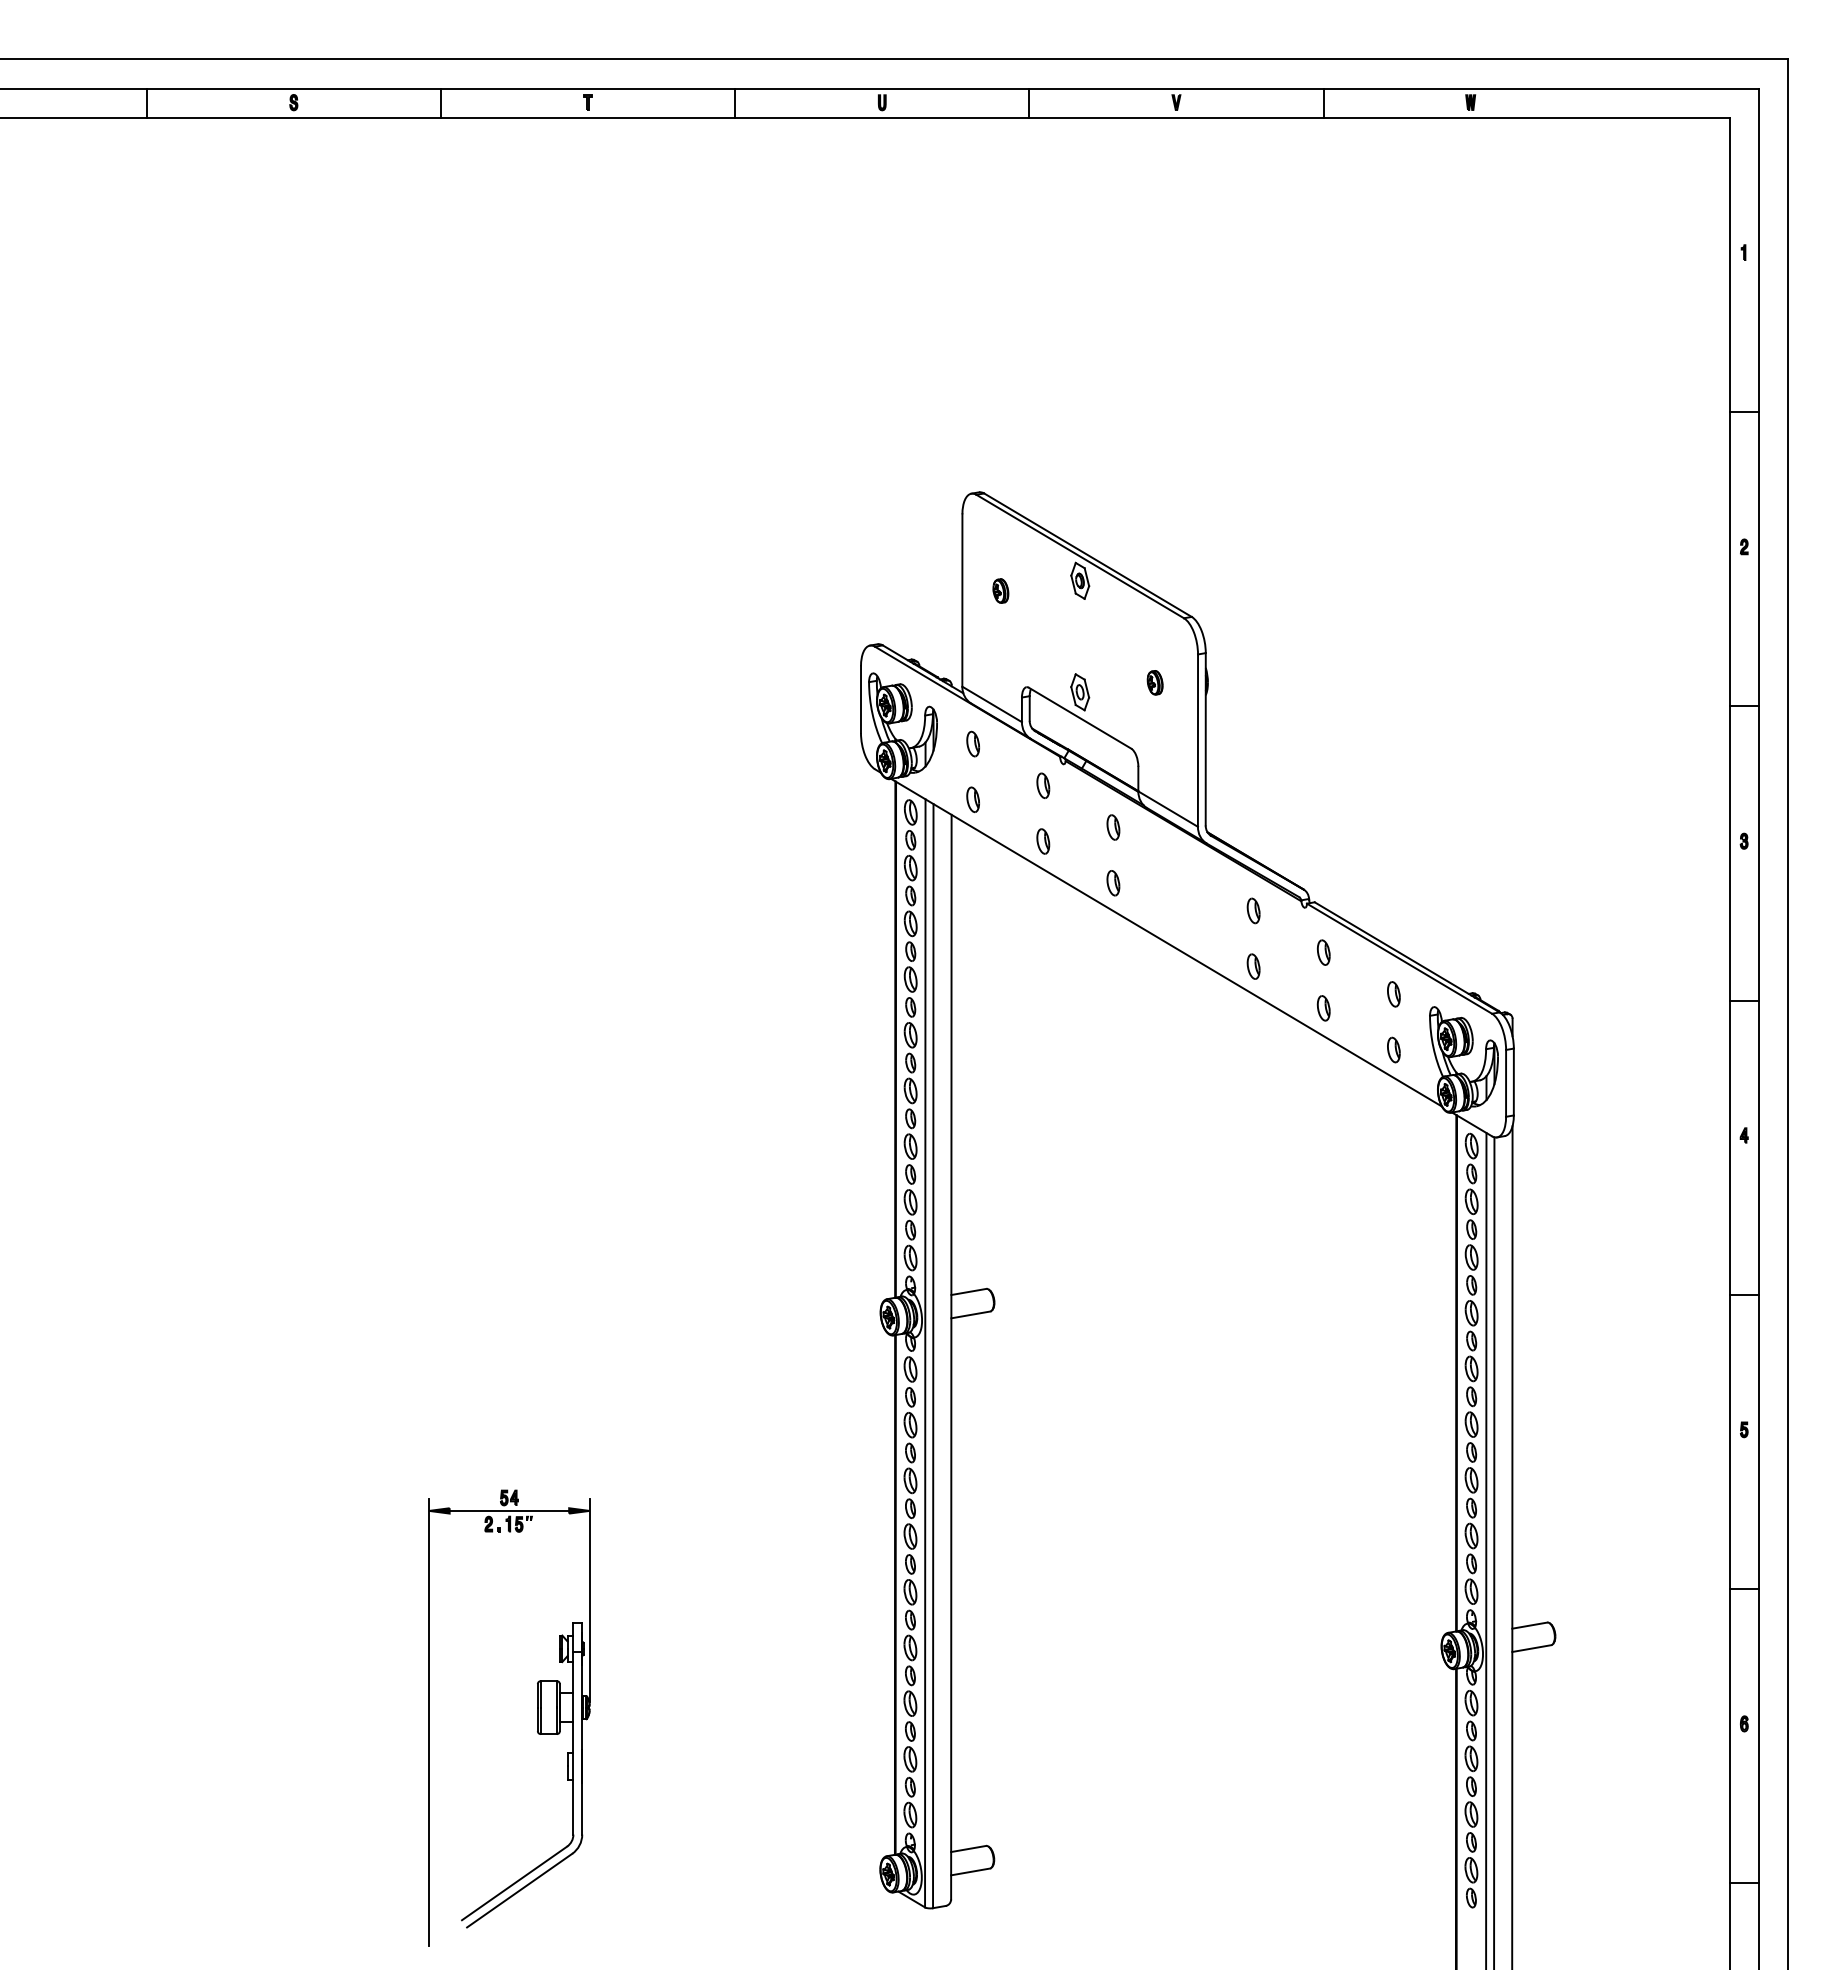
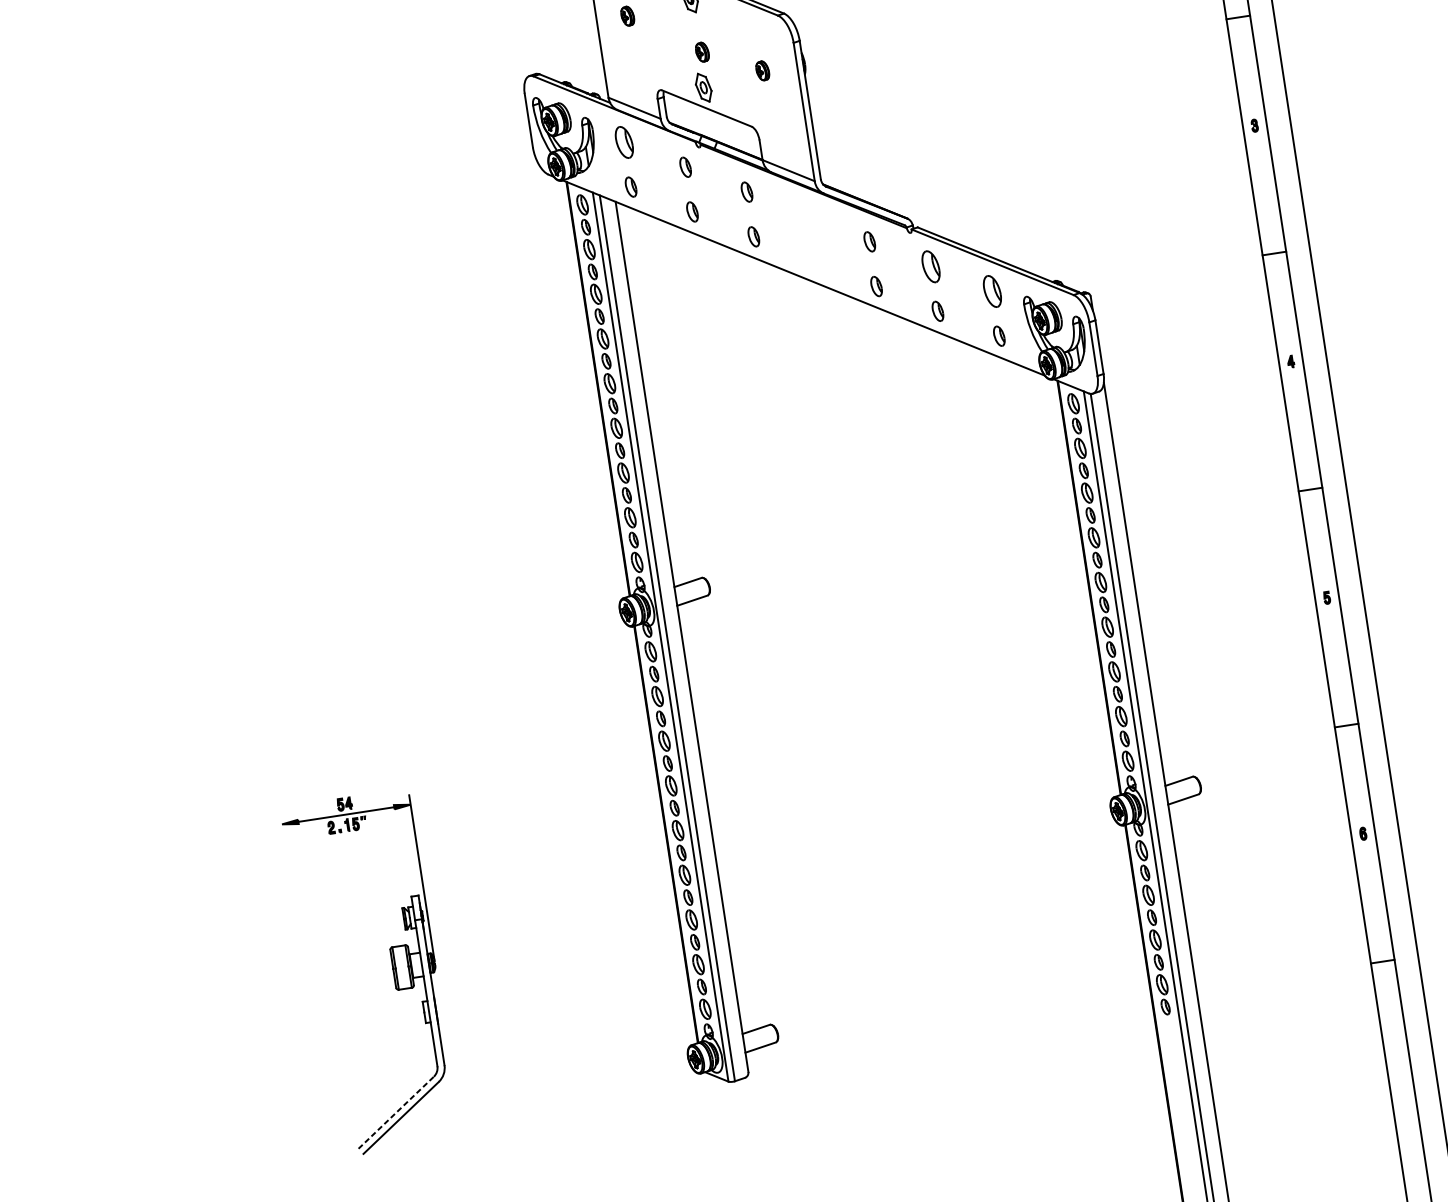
part: (1084, 648) -> (701, 52), added
part: (972, 743) -> (623, 142), size x1.6
part: (1323, 952) -> (930, 266), size x1.6
part: (1393, 994) -> (992, 291), size x1.6
line: (429, 1722) -> (308, 994), removed
line: (514, 1883) -> (396, 1112), solid -> dashed

